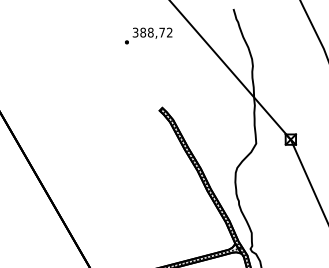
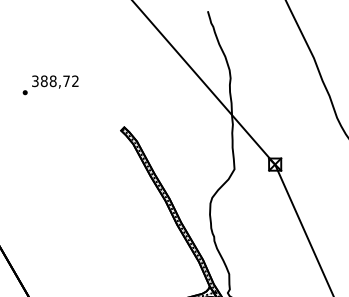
text: (148, 35) -> (50, 84), moved

